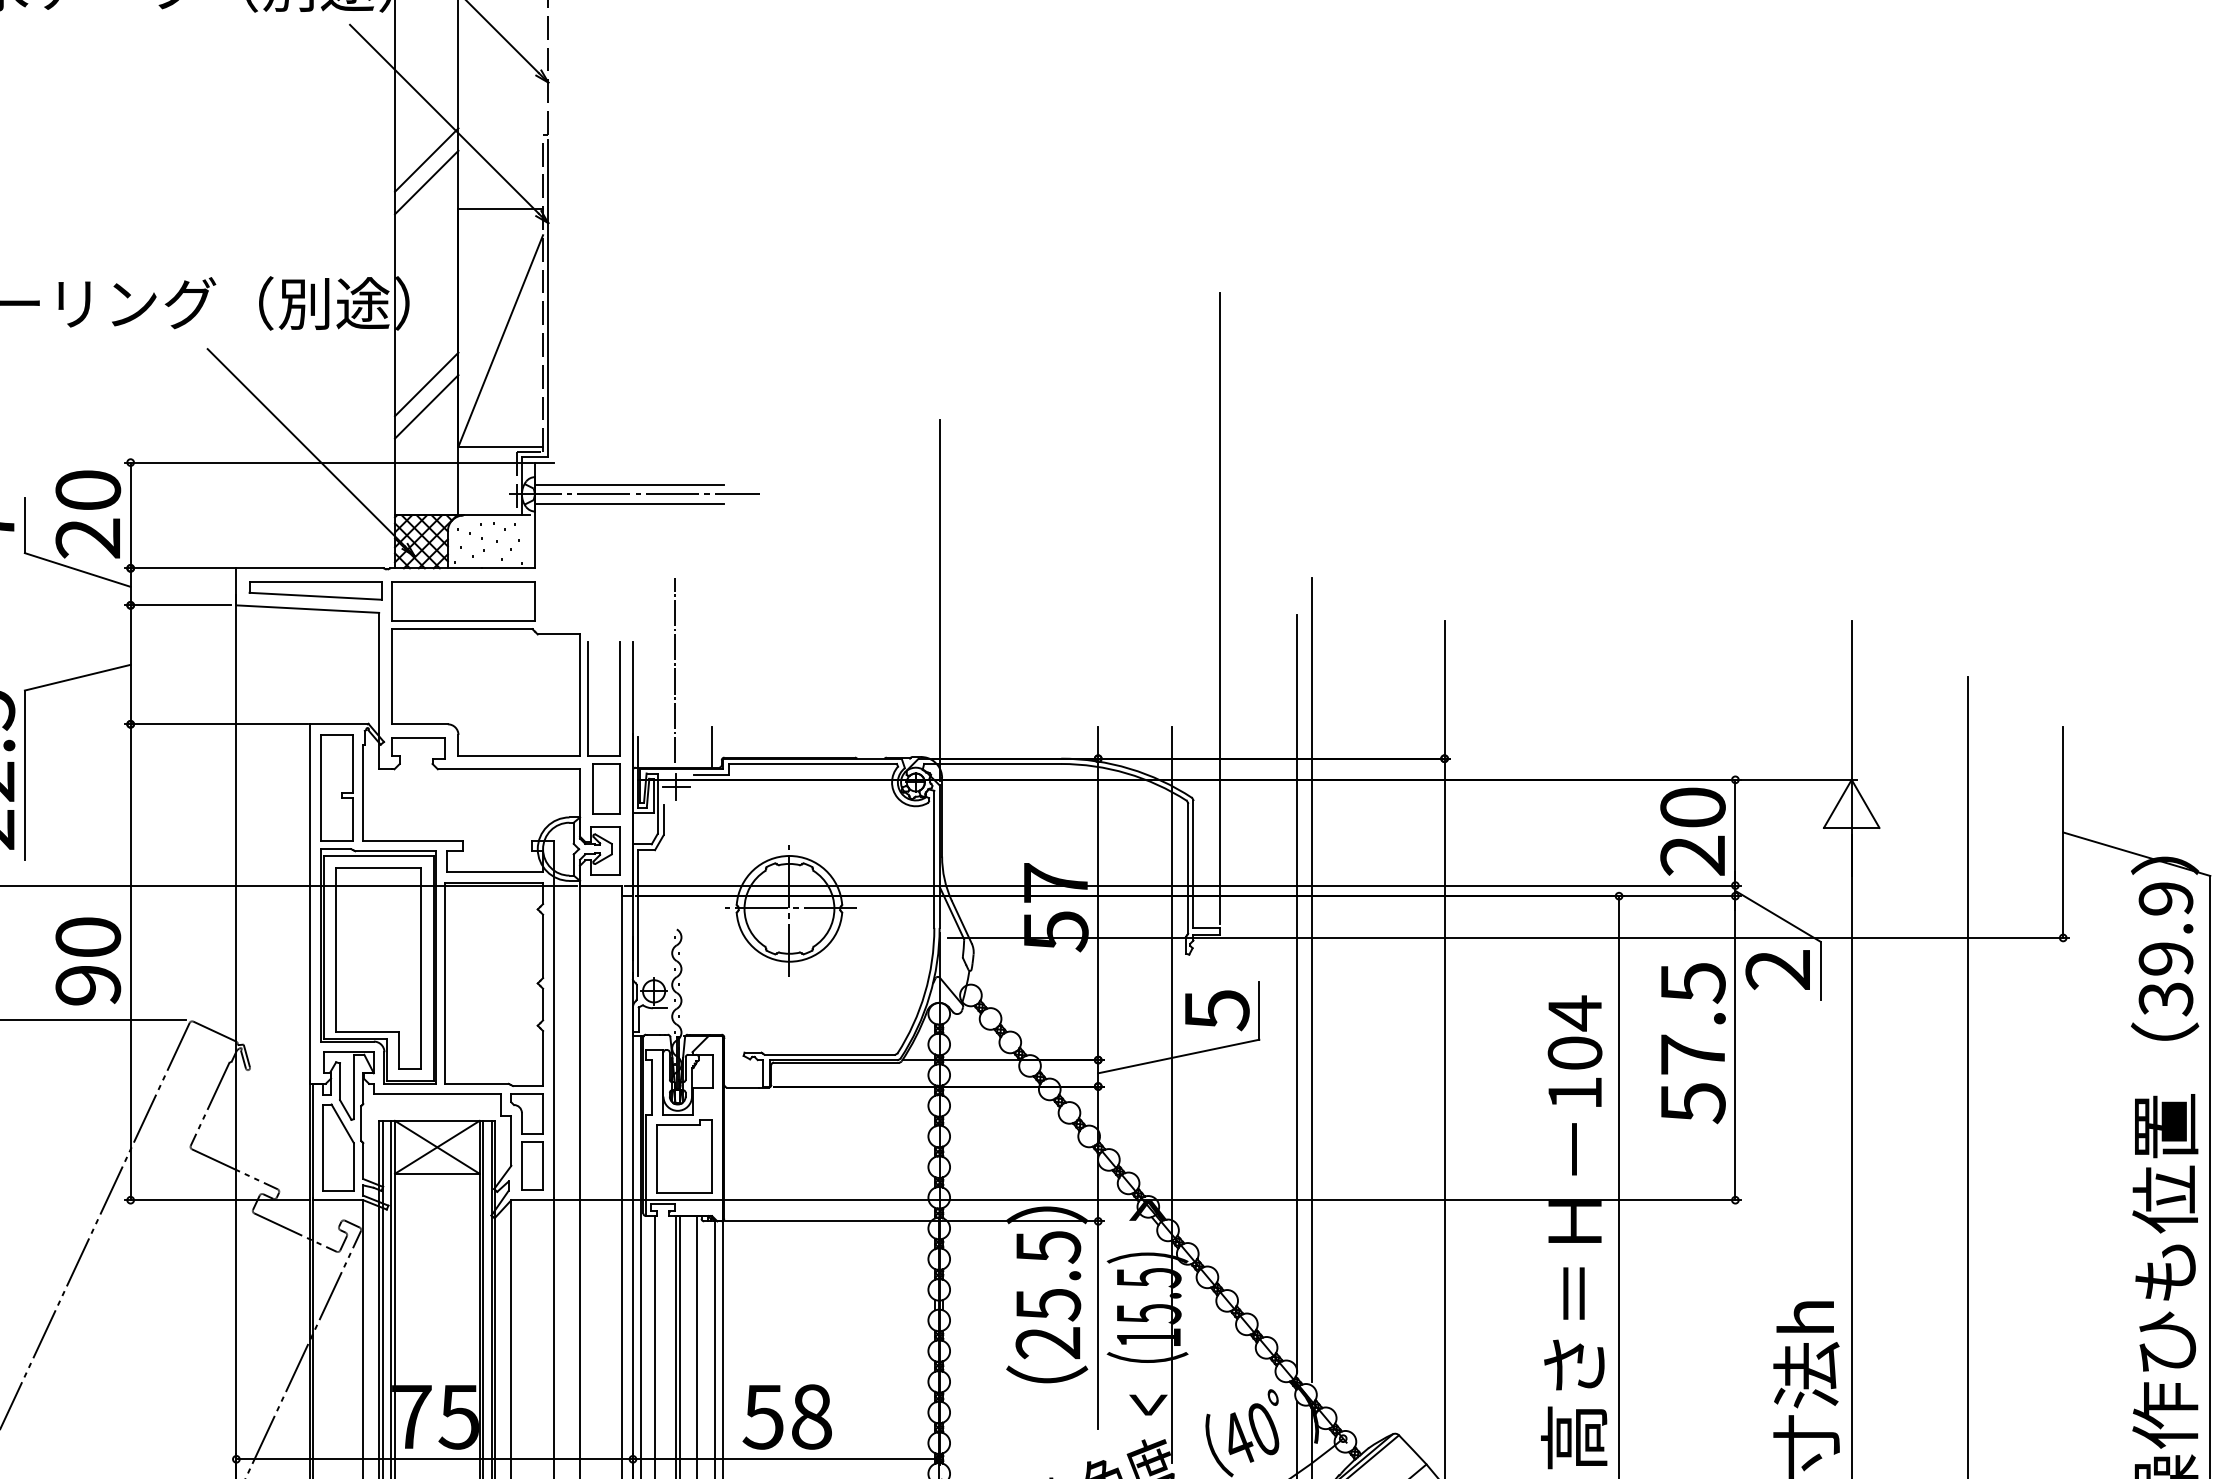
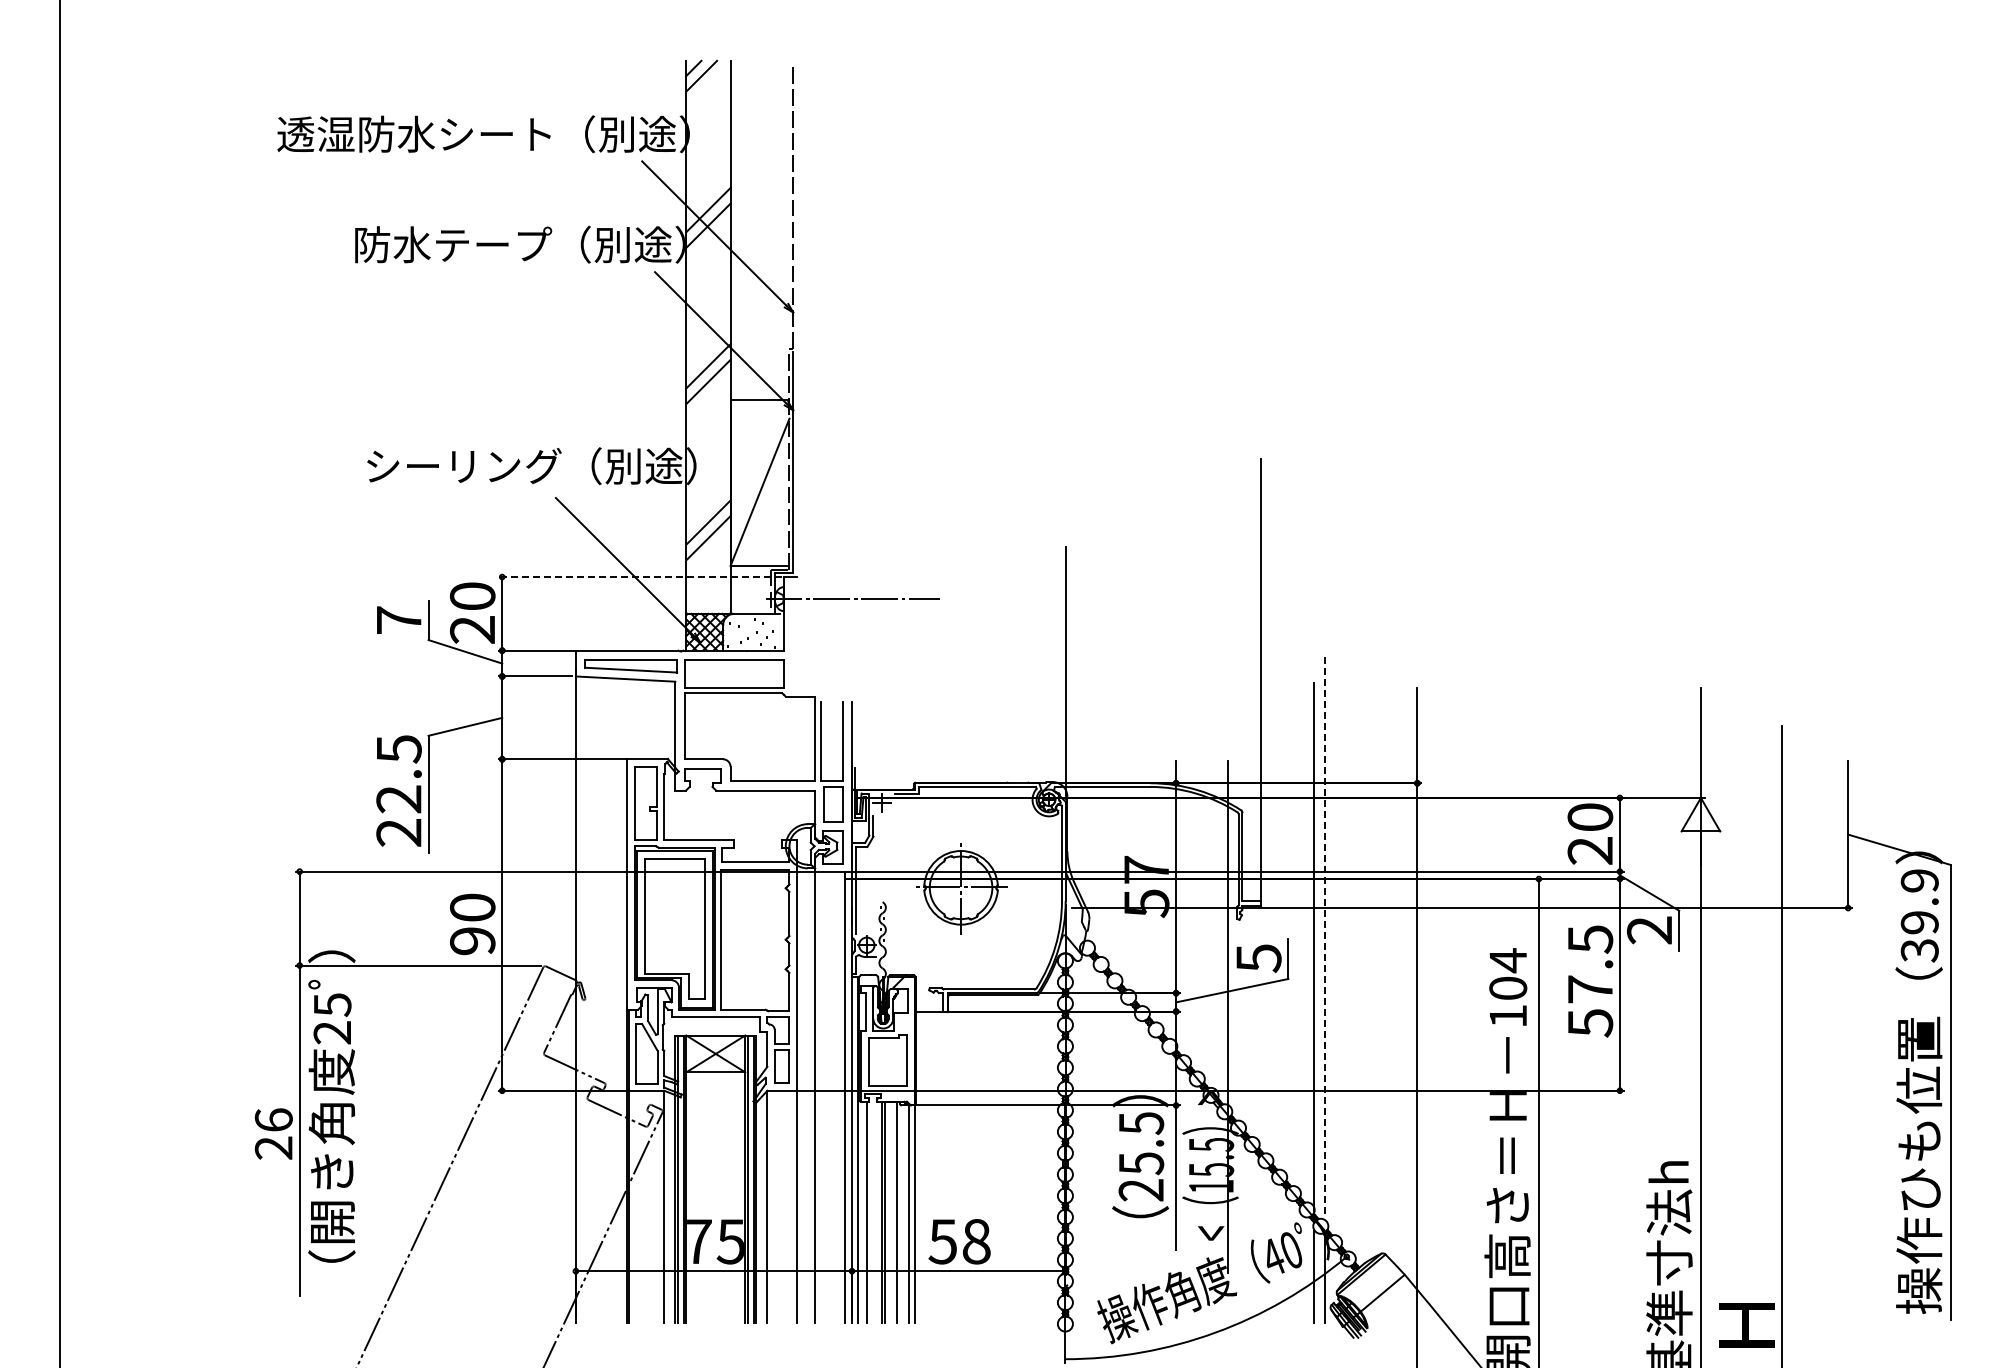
line: (329, 463) -> (640, 577), solid -> dashed
line: (629, 484) -> (849, 592), removed
line: (629, 503) -> (849, 605), removed
line: (675, 670) -> (881, 721), removed
line: (712, 747) -> (907, 775), removed
line: (1312, 980) -> (1325, 937), solid -> dashed

